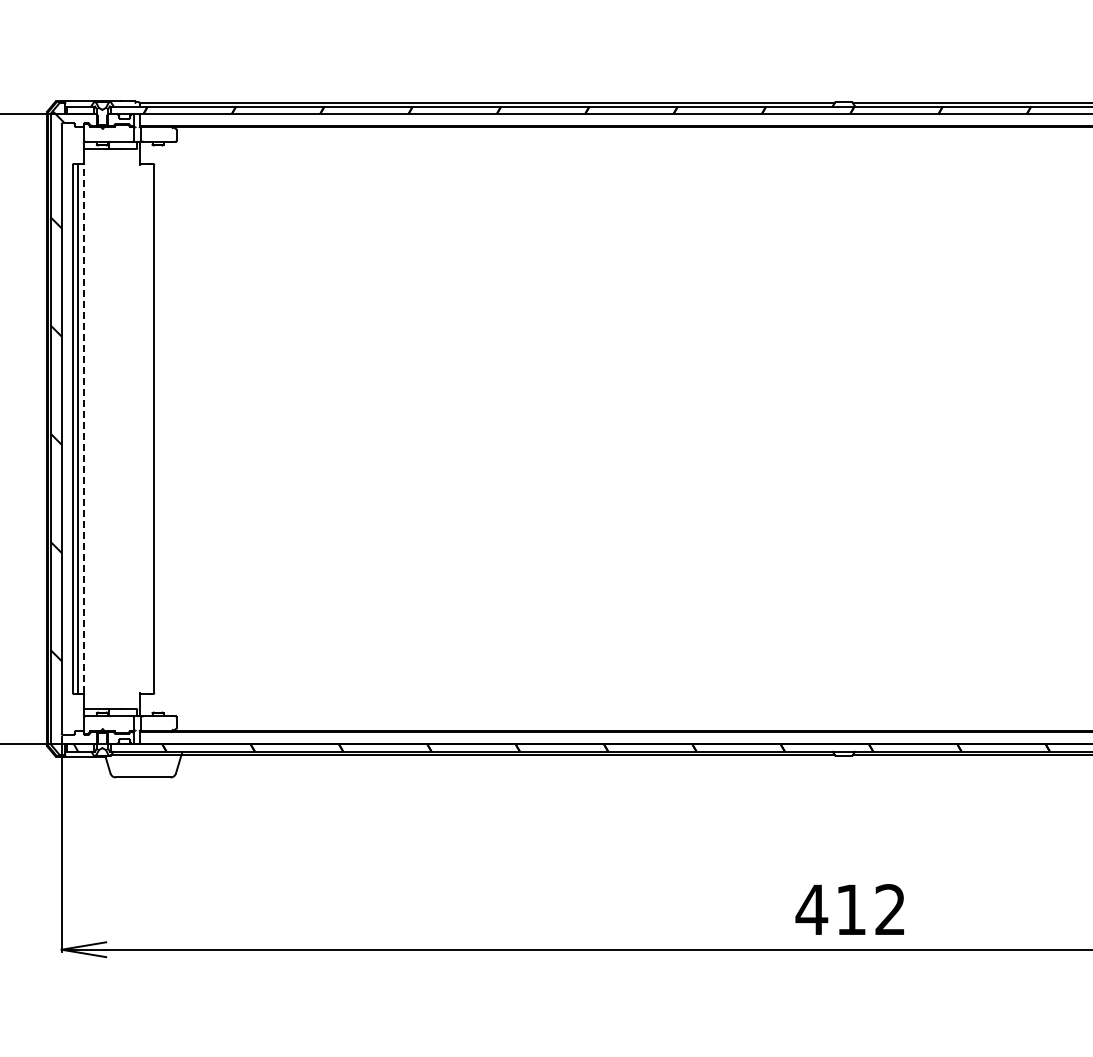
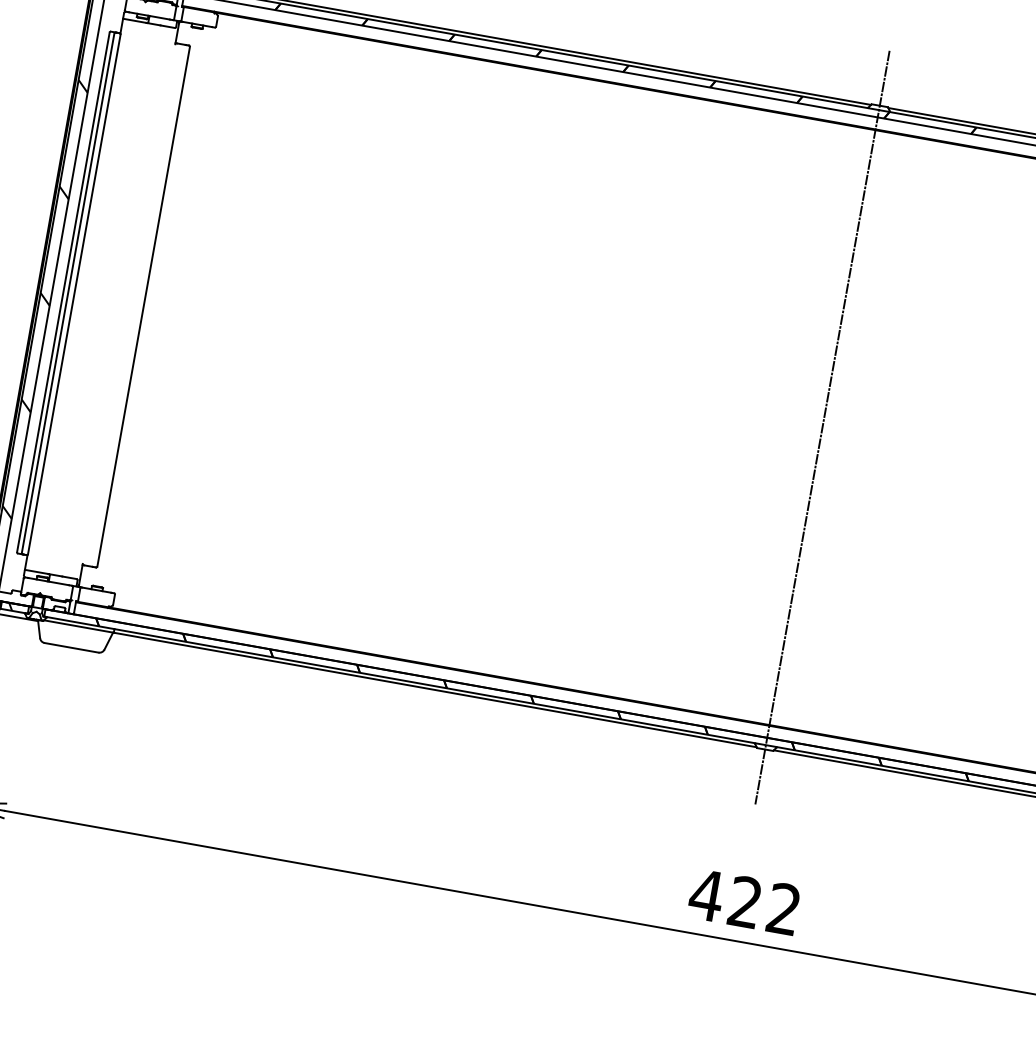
line: (843, 428) -> (822, 427), added
line: (83, 429) -> (73, 294), dashed -> solid
text: (850, 909) -> (744, 901), 412 -> 422

